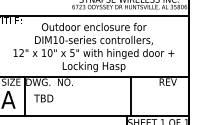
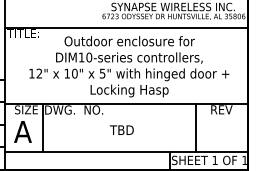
line: (131, 96) -> (196, 127), moved
text: (43, 97) -> (121, 129), moved

